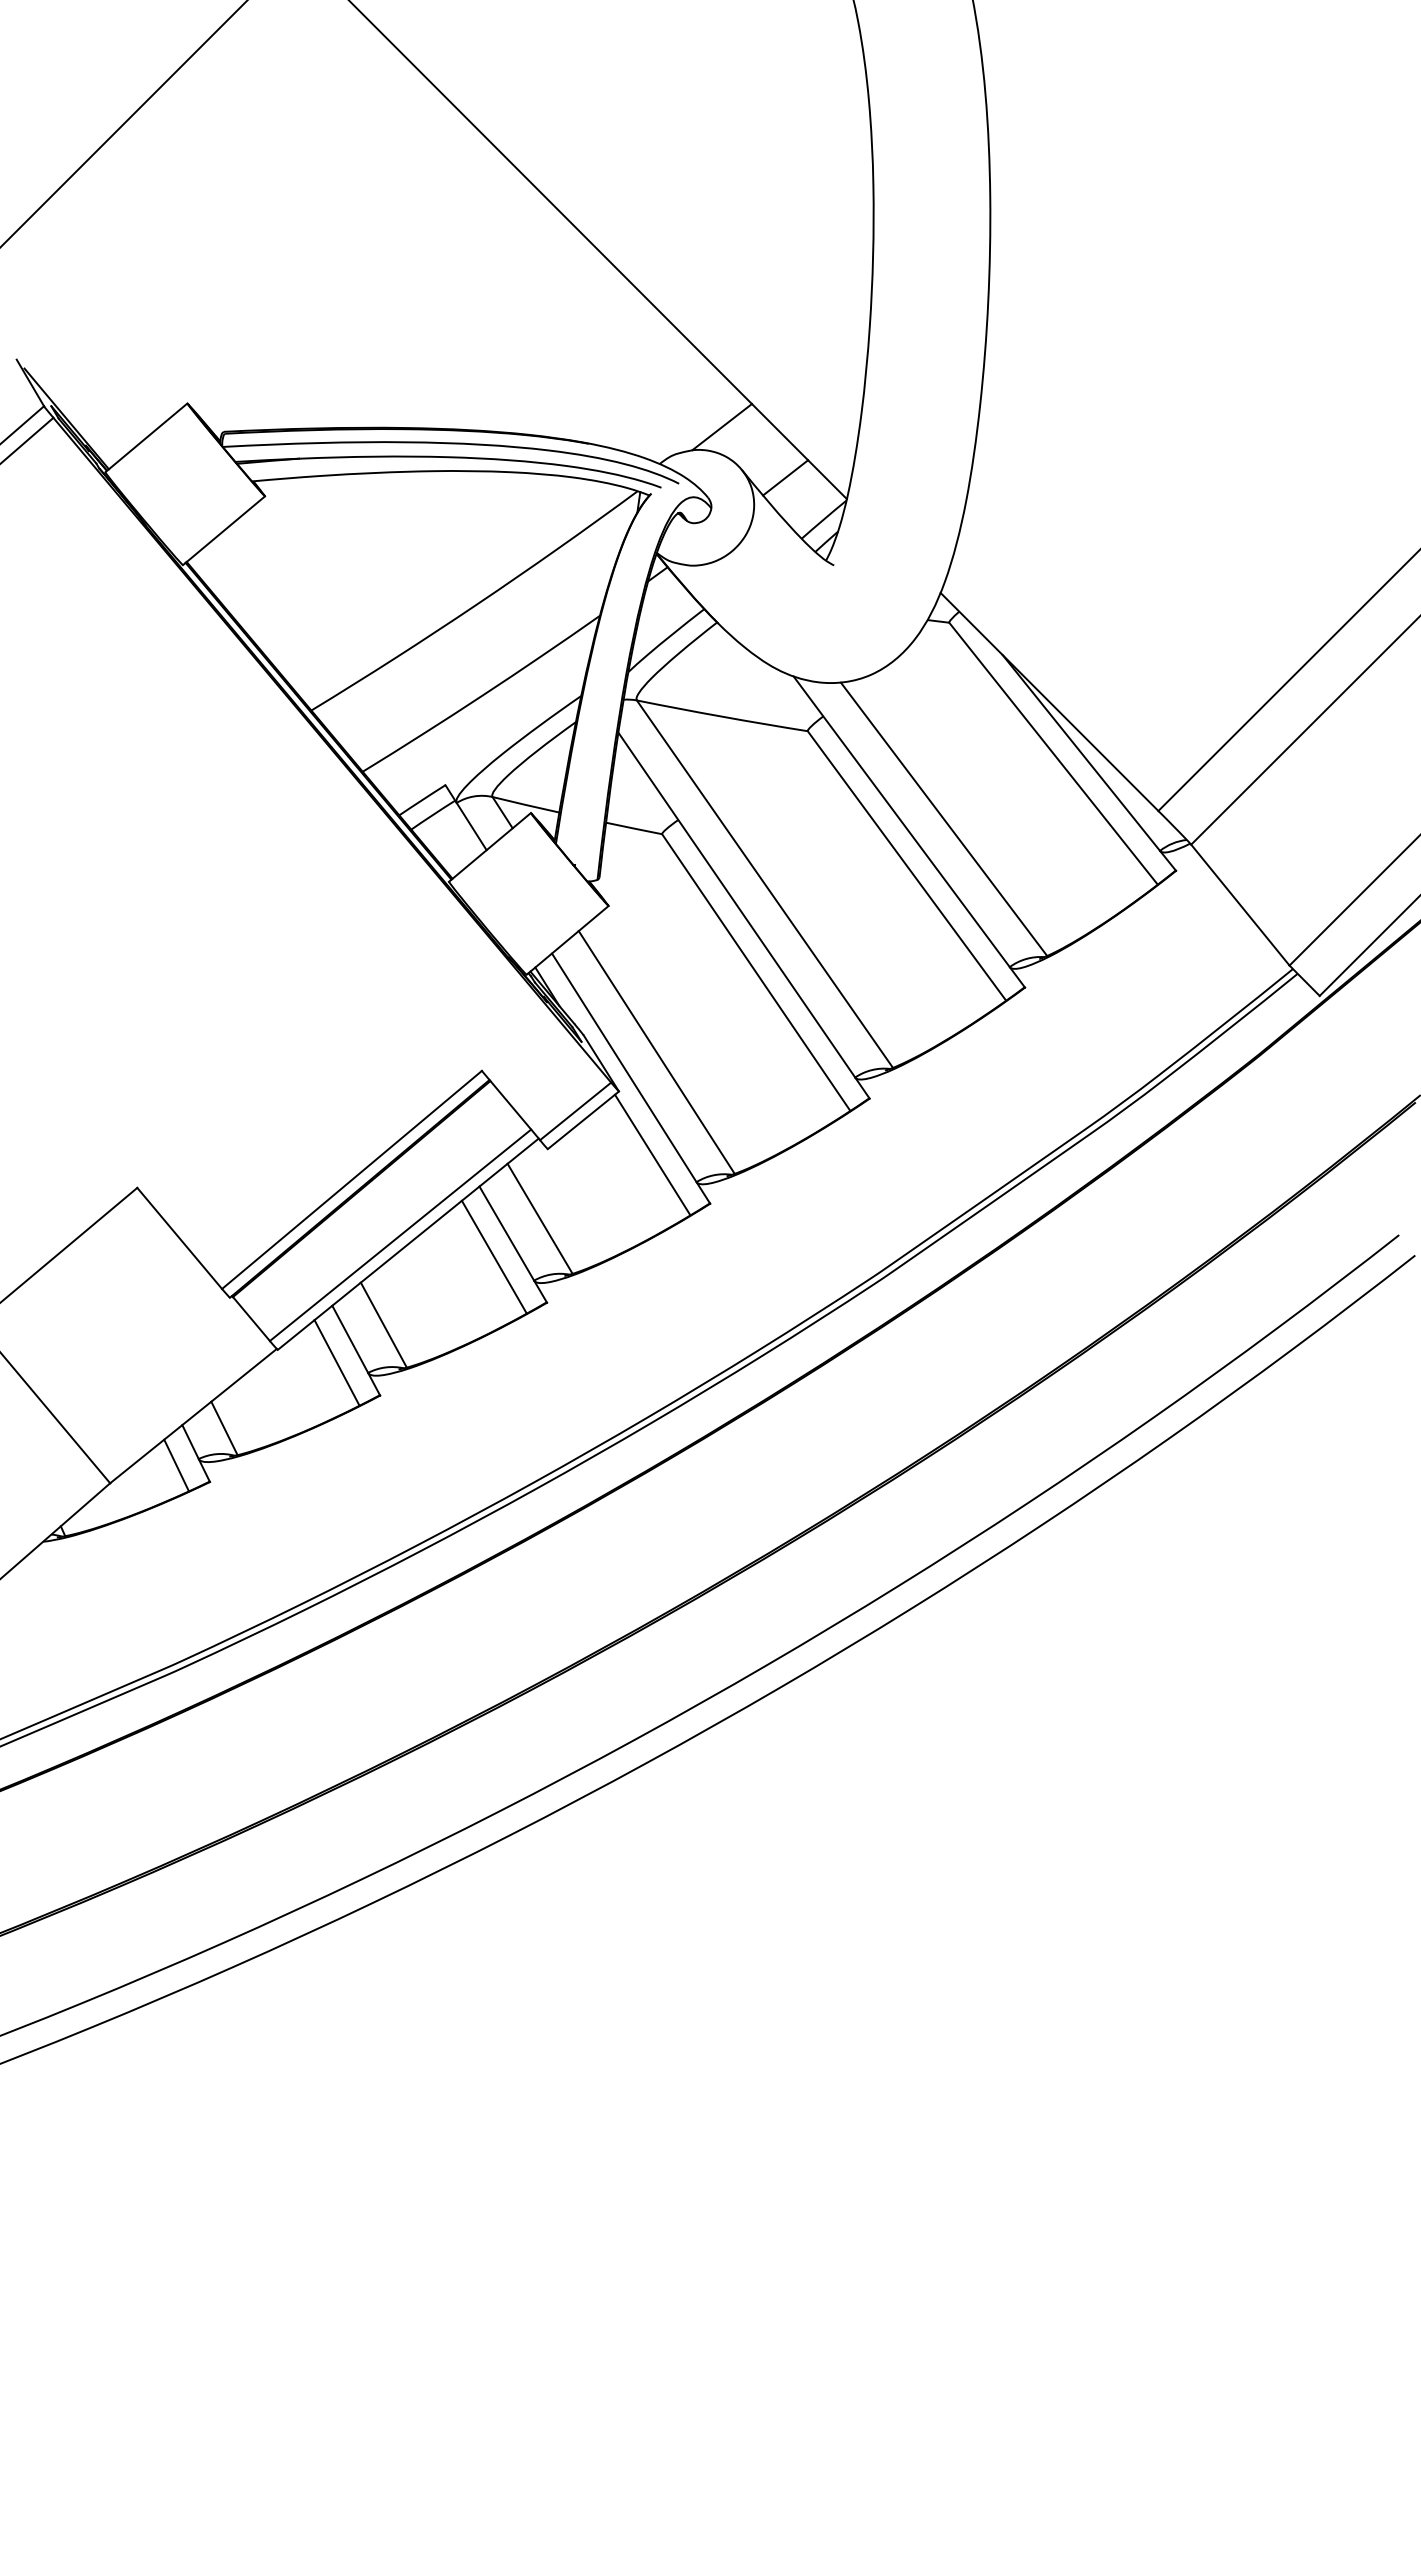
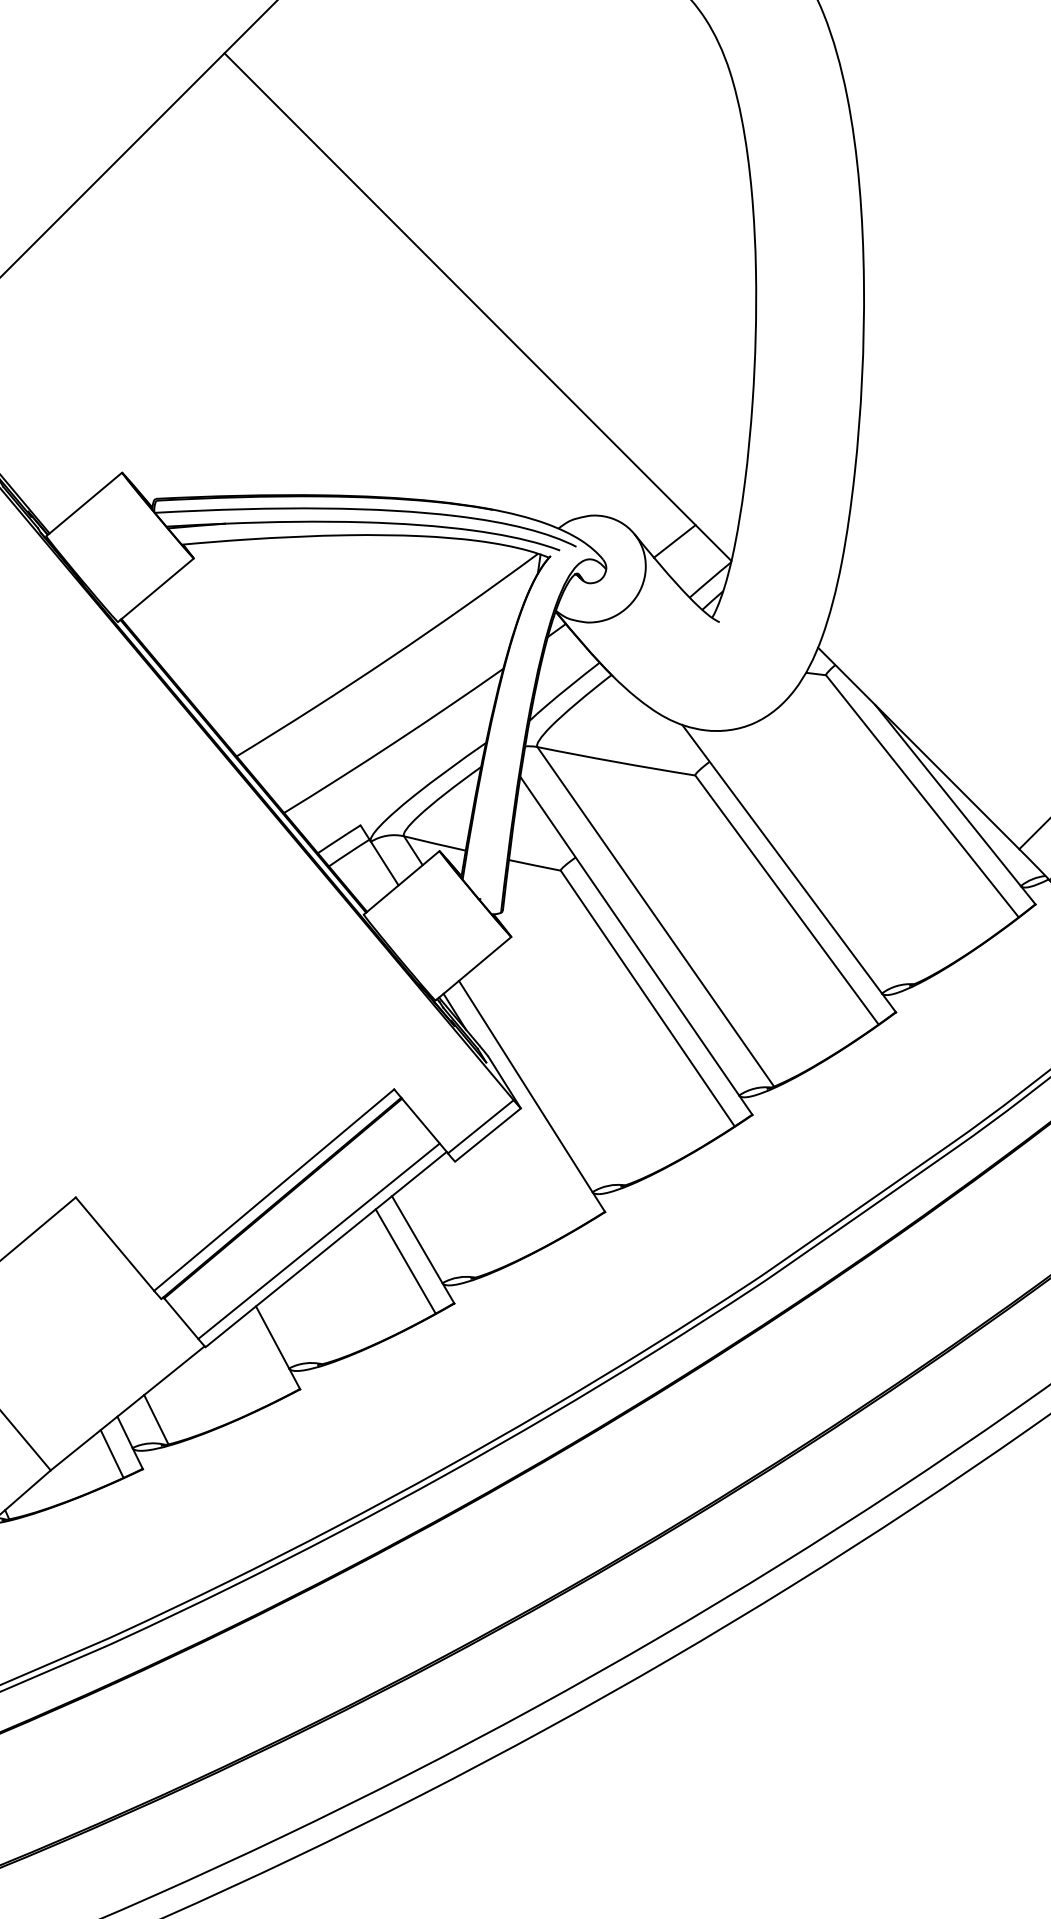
line: (722, 427) -> (616, 494), removed
line: (943, 818) -> (820, 856), removed
line: (656, 1052) -> (555, 1072), removed
line: (652, 1154) -> (551, 1166), removed
line: (539, 1218) -> (447, 1225), removed
line: (383, 1324) -> (303, 1323), removed
line: (336, 1362) -> (259, 1358), removed

